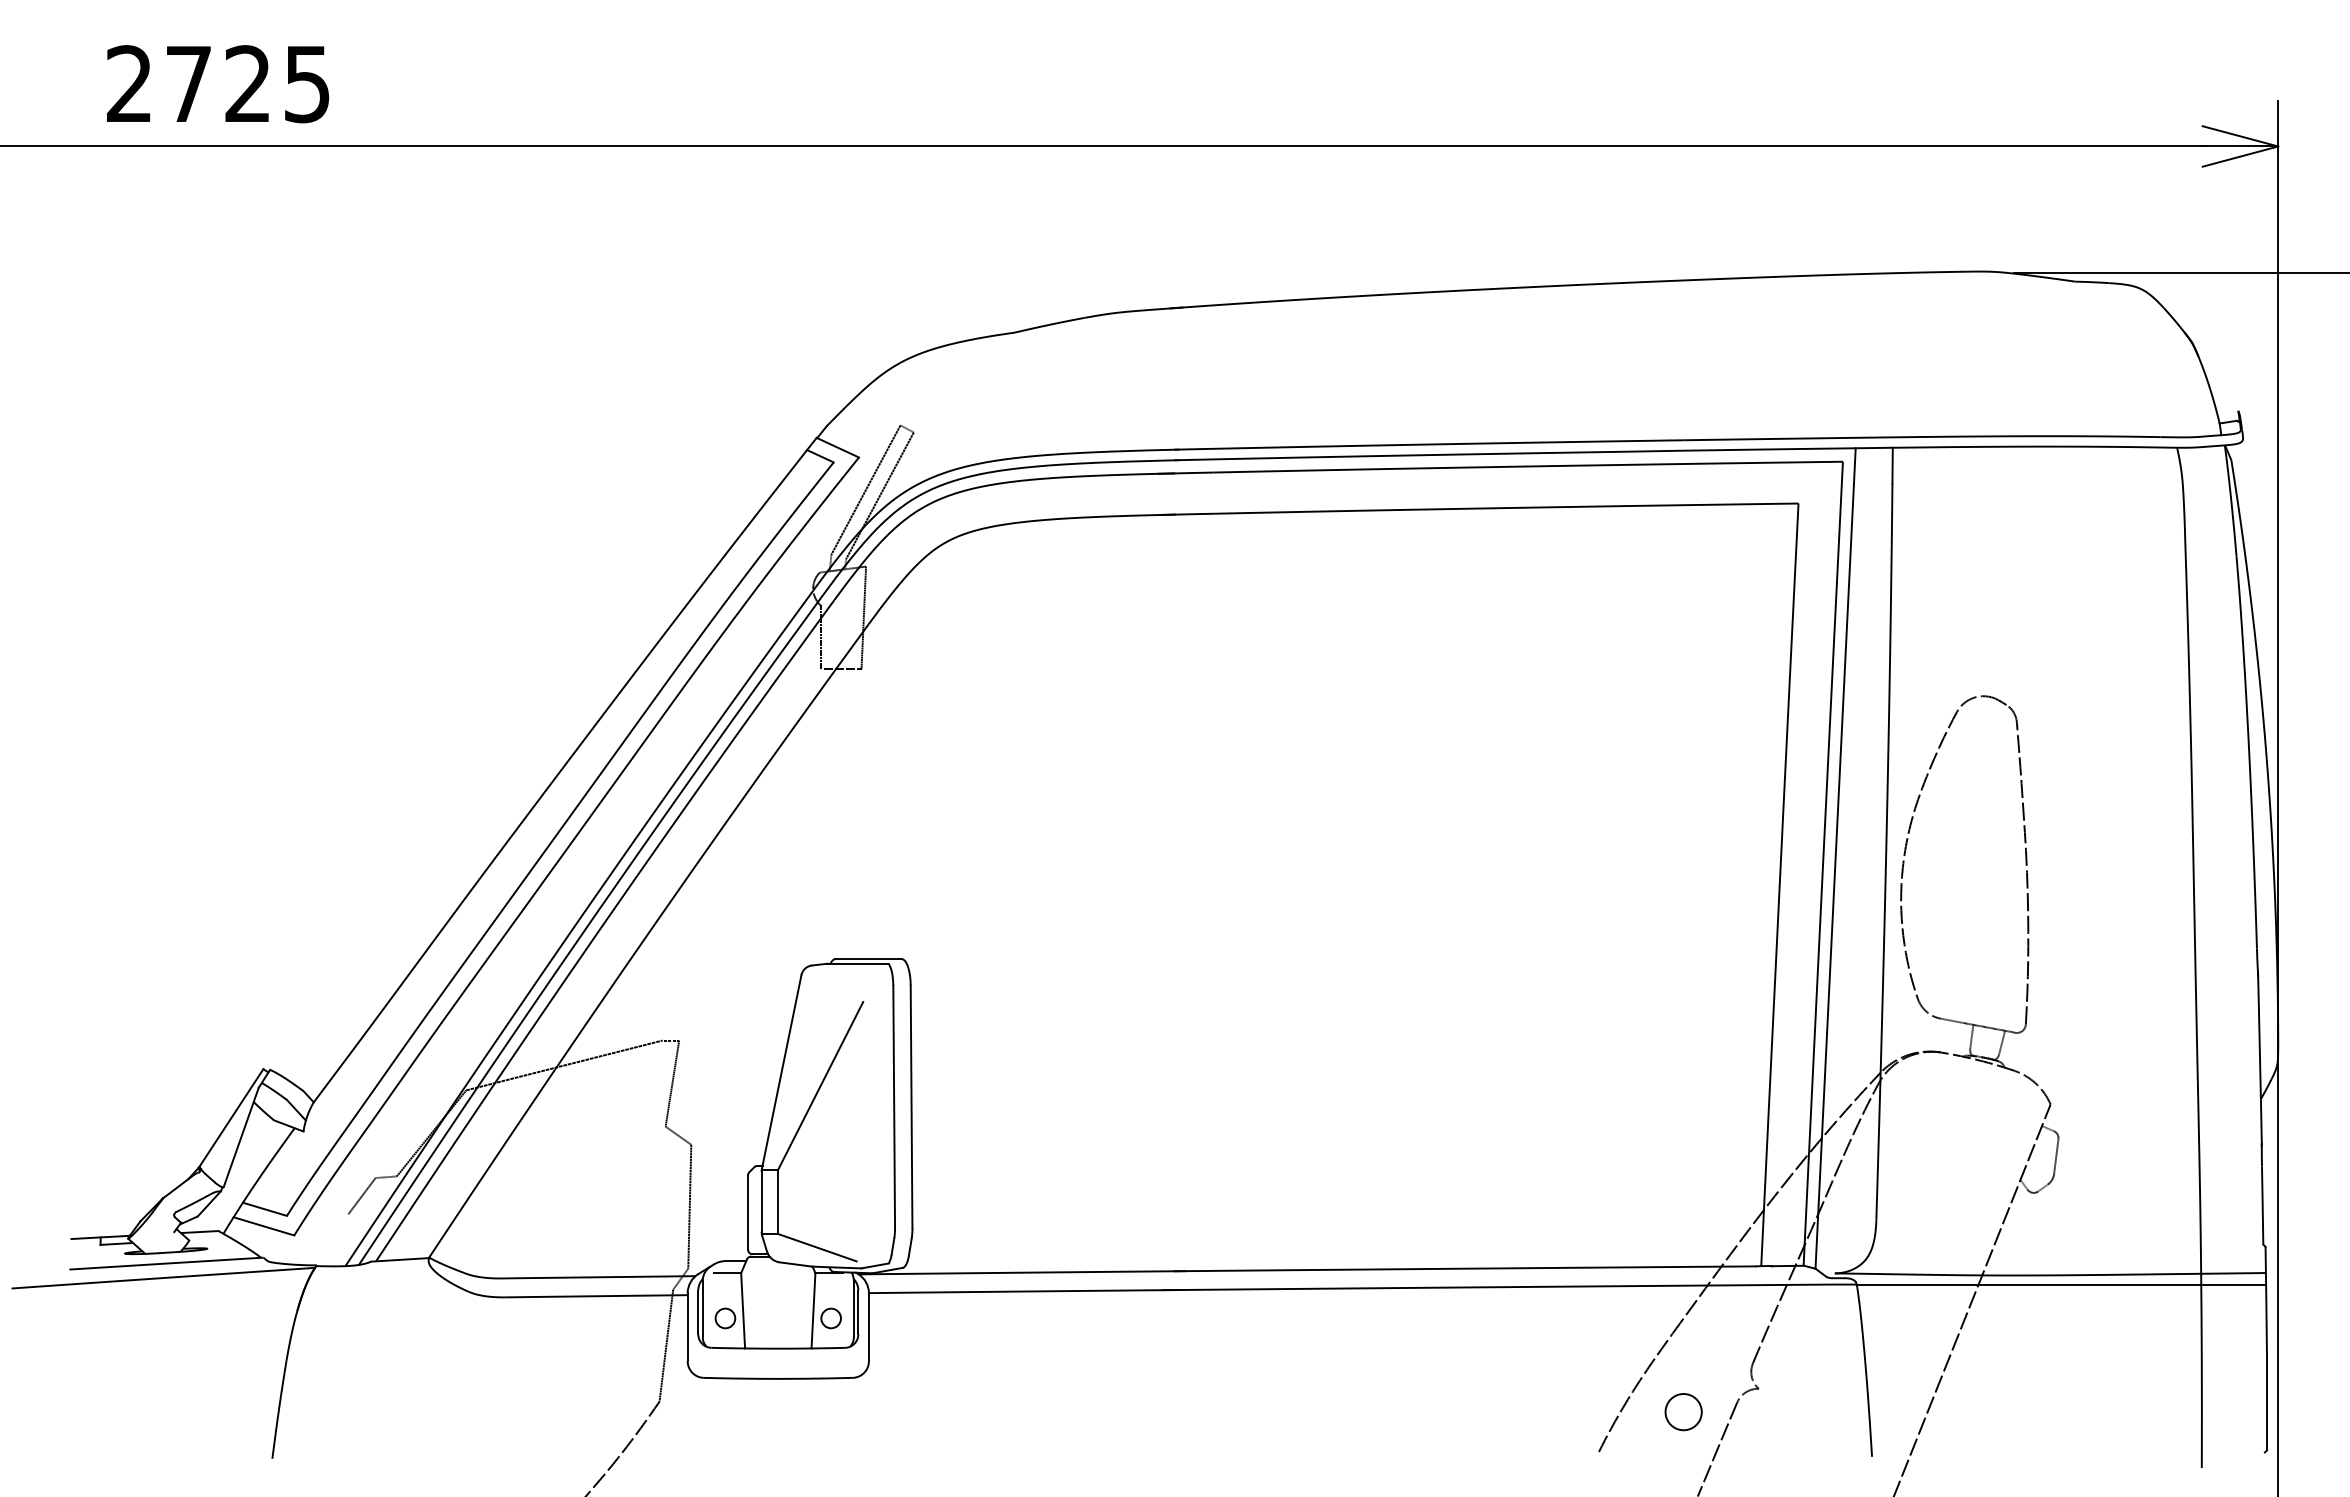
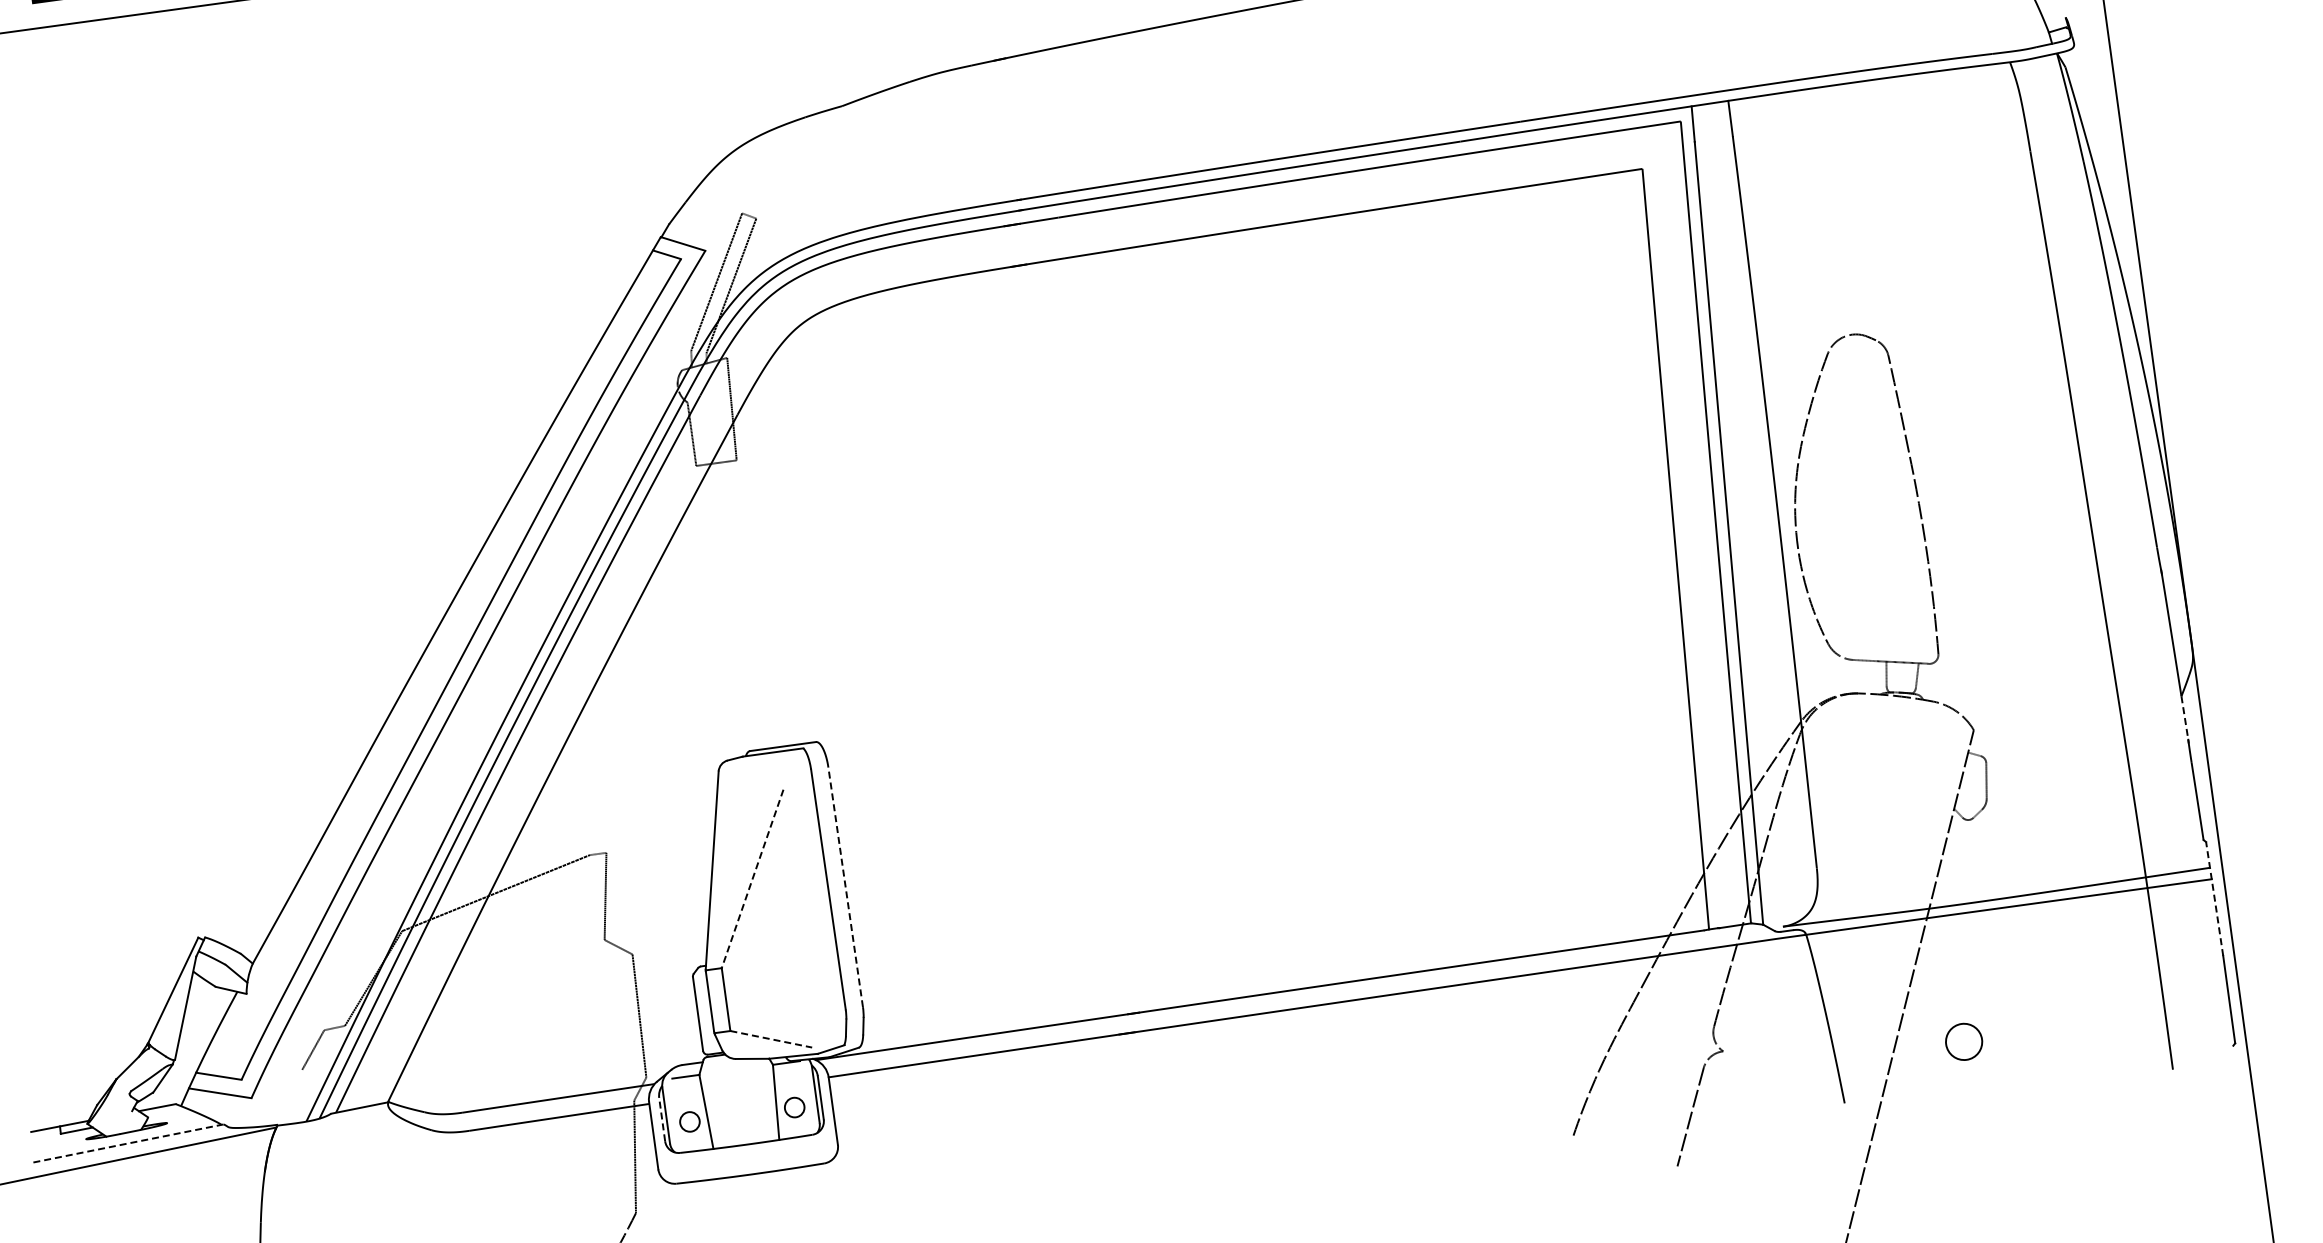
line: (820, 1086) -> (752, 879), solid -> dashed
line: (911, 1106) -> (845, 886), solid -> dashed
line: (2261, 1121) -> (2185, 718), solid -> dashed
line: (817, 1247) -> (771, 1039), solid -> dashed
line: (166, 1263) -> (128, 1143), solid -> dashed
line: (2266, 1304) -> (2214, 898), solid -> dashed
line: (698, 1312) -> (662, 1119), solid -> dashed
circle: (1683, 1412) -> (1963, 1042), moved

